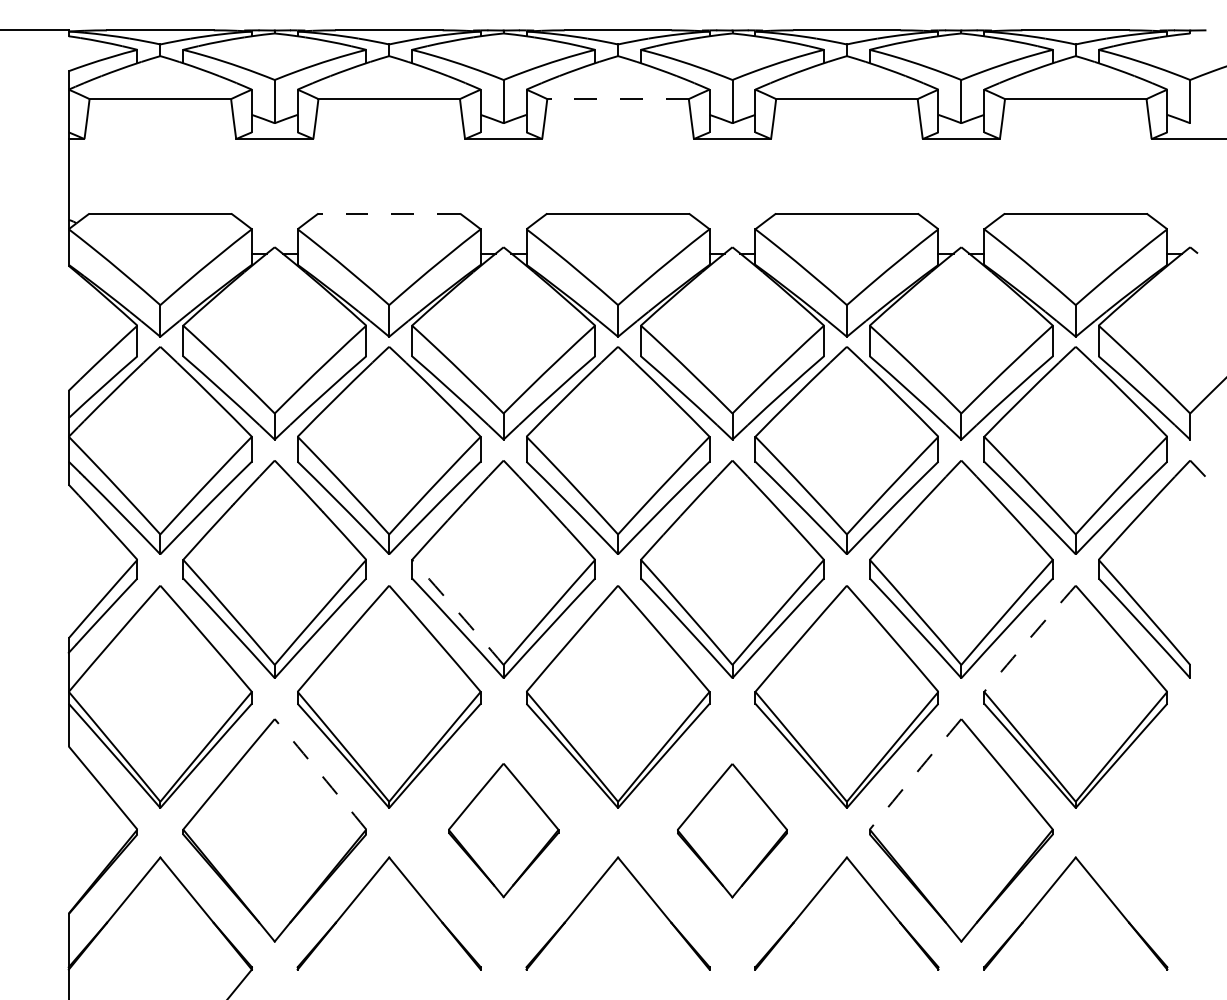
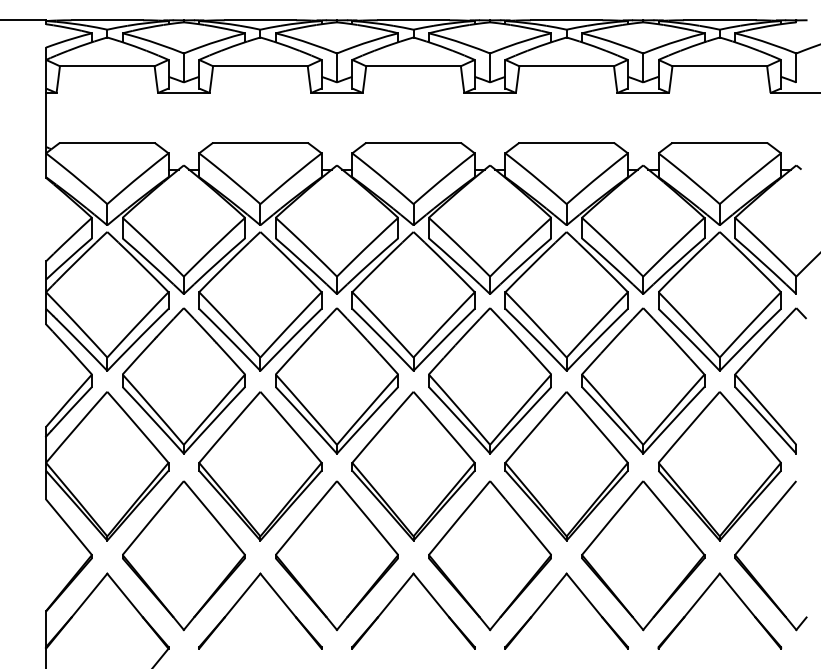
line: (617, 99) -> (413, 66), dashed -> solid
line: (387, 213) -> (259, 142), dashed -> solid
arc: (458, 612) -> (306, 409), dashed -> solid
arc: (1028, 638) -> (688, 427), dashed -> solid
arc: (320, 773) -> (214, 517), dashed -> solid
arc: (915, 773) -> (612, 517), dashed -> solid
part: (502, 830) -> (336, 555), size x1.67
part: (731, 830) -> (489, 555), size x1.67
part: (1120, 852) -> (749, 570), added

